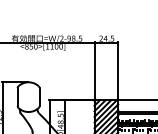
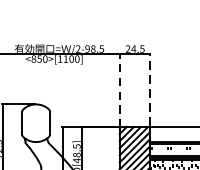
line: (118, 70) -> (150, 89), solid -> dashed
line: (94, 71) -> (119, 90), solid -> dashed

